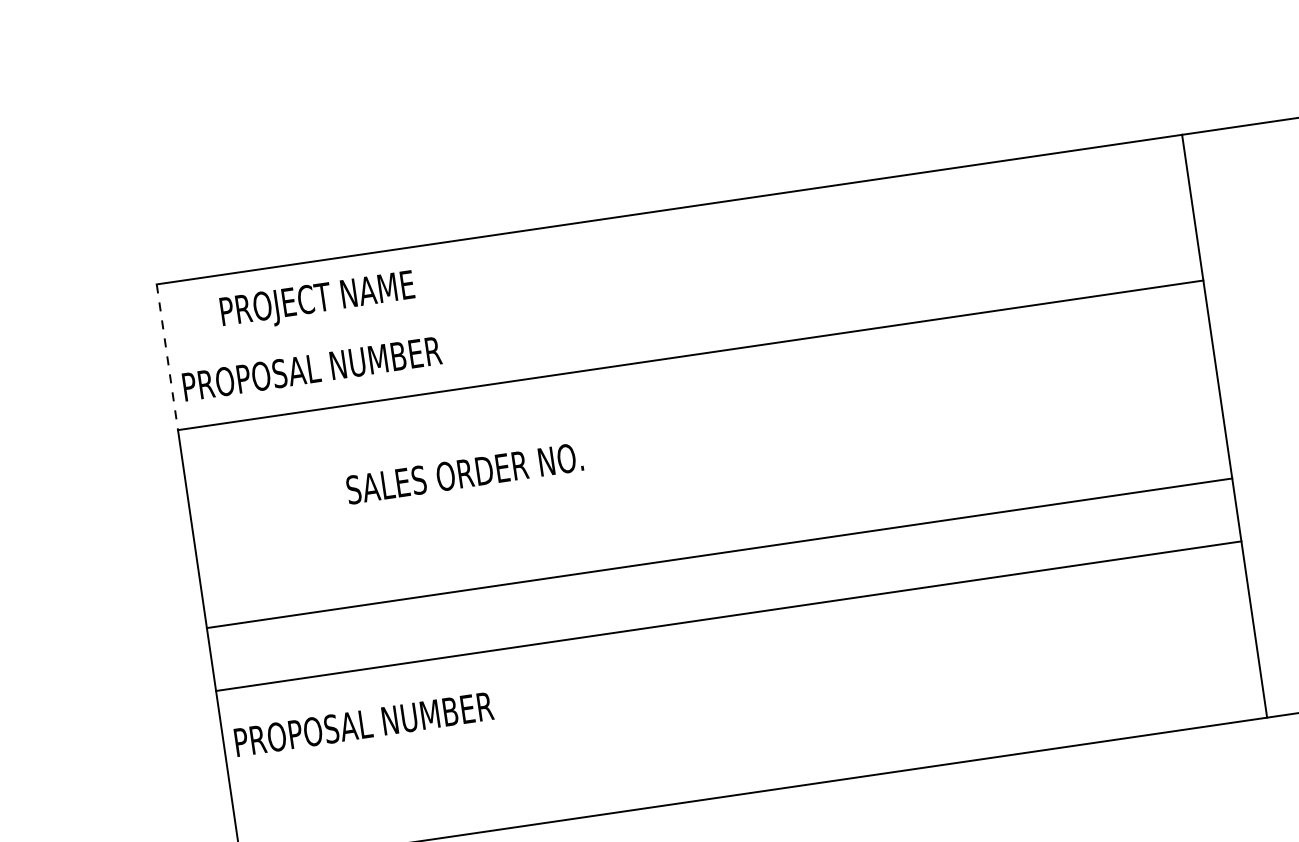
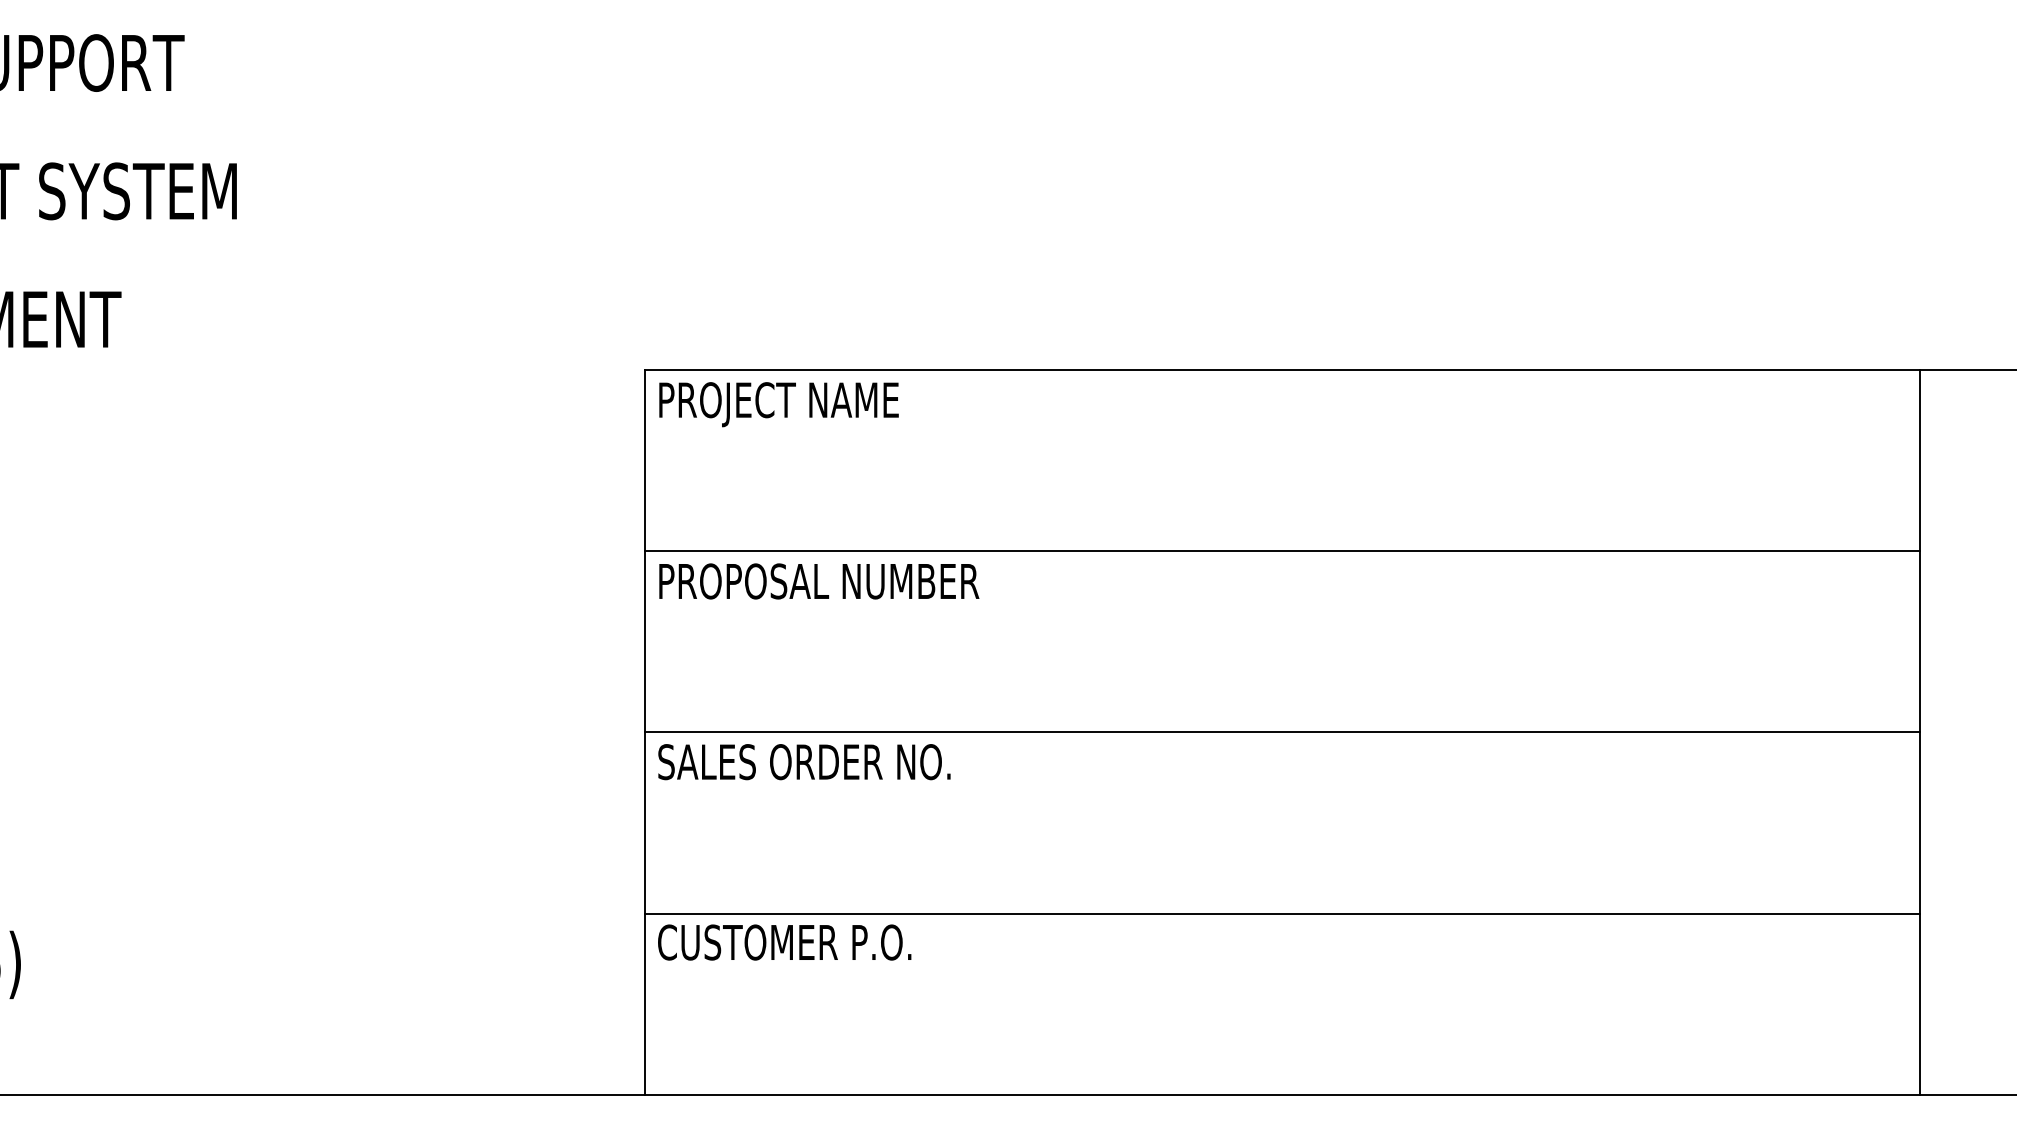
text: (317, 301) -> (778, 404), moved
line: (167, 357) -> (644, 460), dashed -> solid
text: (312, 368) -> (819, 581), moved
text: (464, 473) -> (804, 762), moved
line: (719, 553) -> (1282, 732), moved
line: (728, 616) -> (1282, 913), moved
text: (363, 724) -> (818, 942), PROPOSAL NUMBER -> CUSTOMER P.O.

